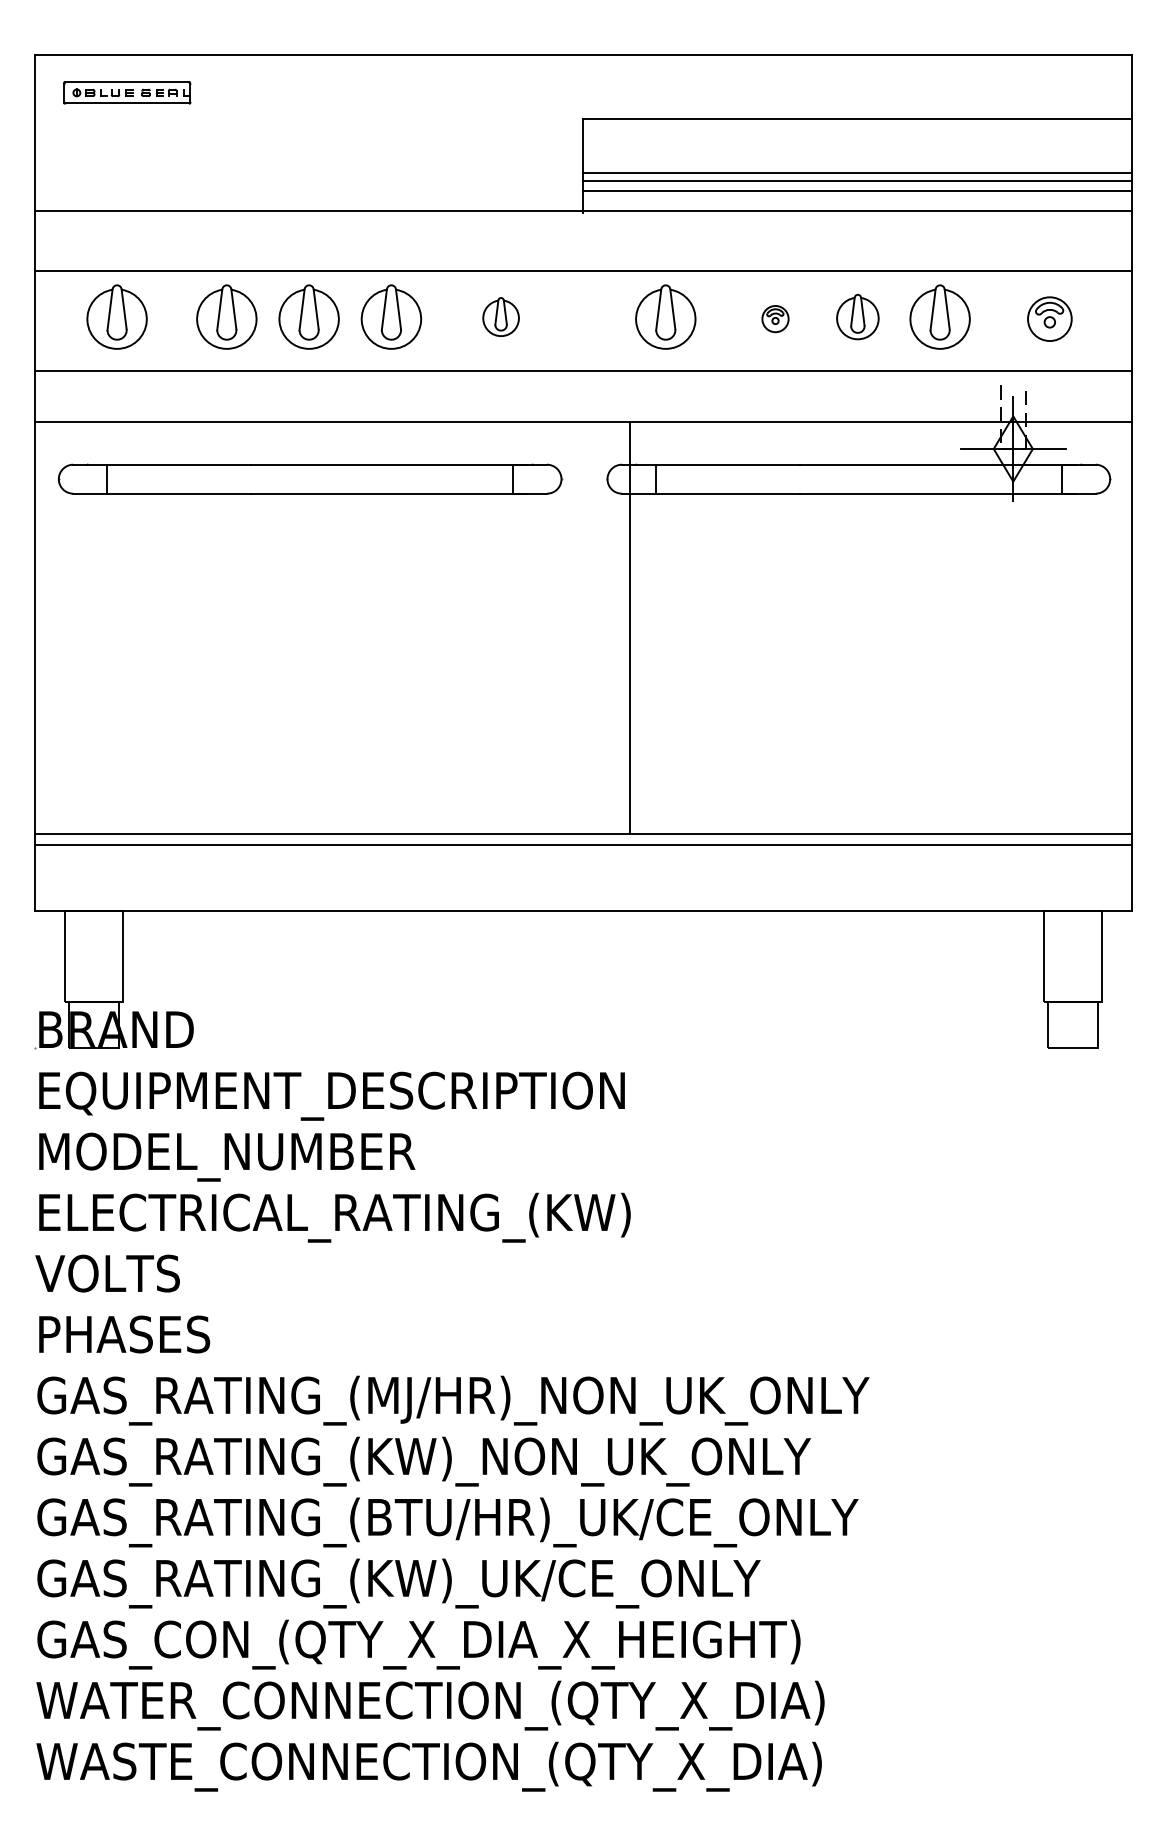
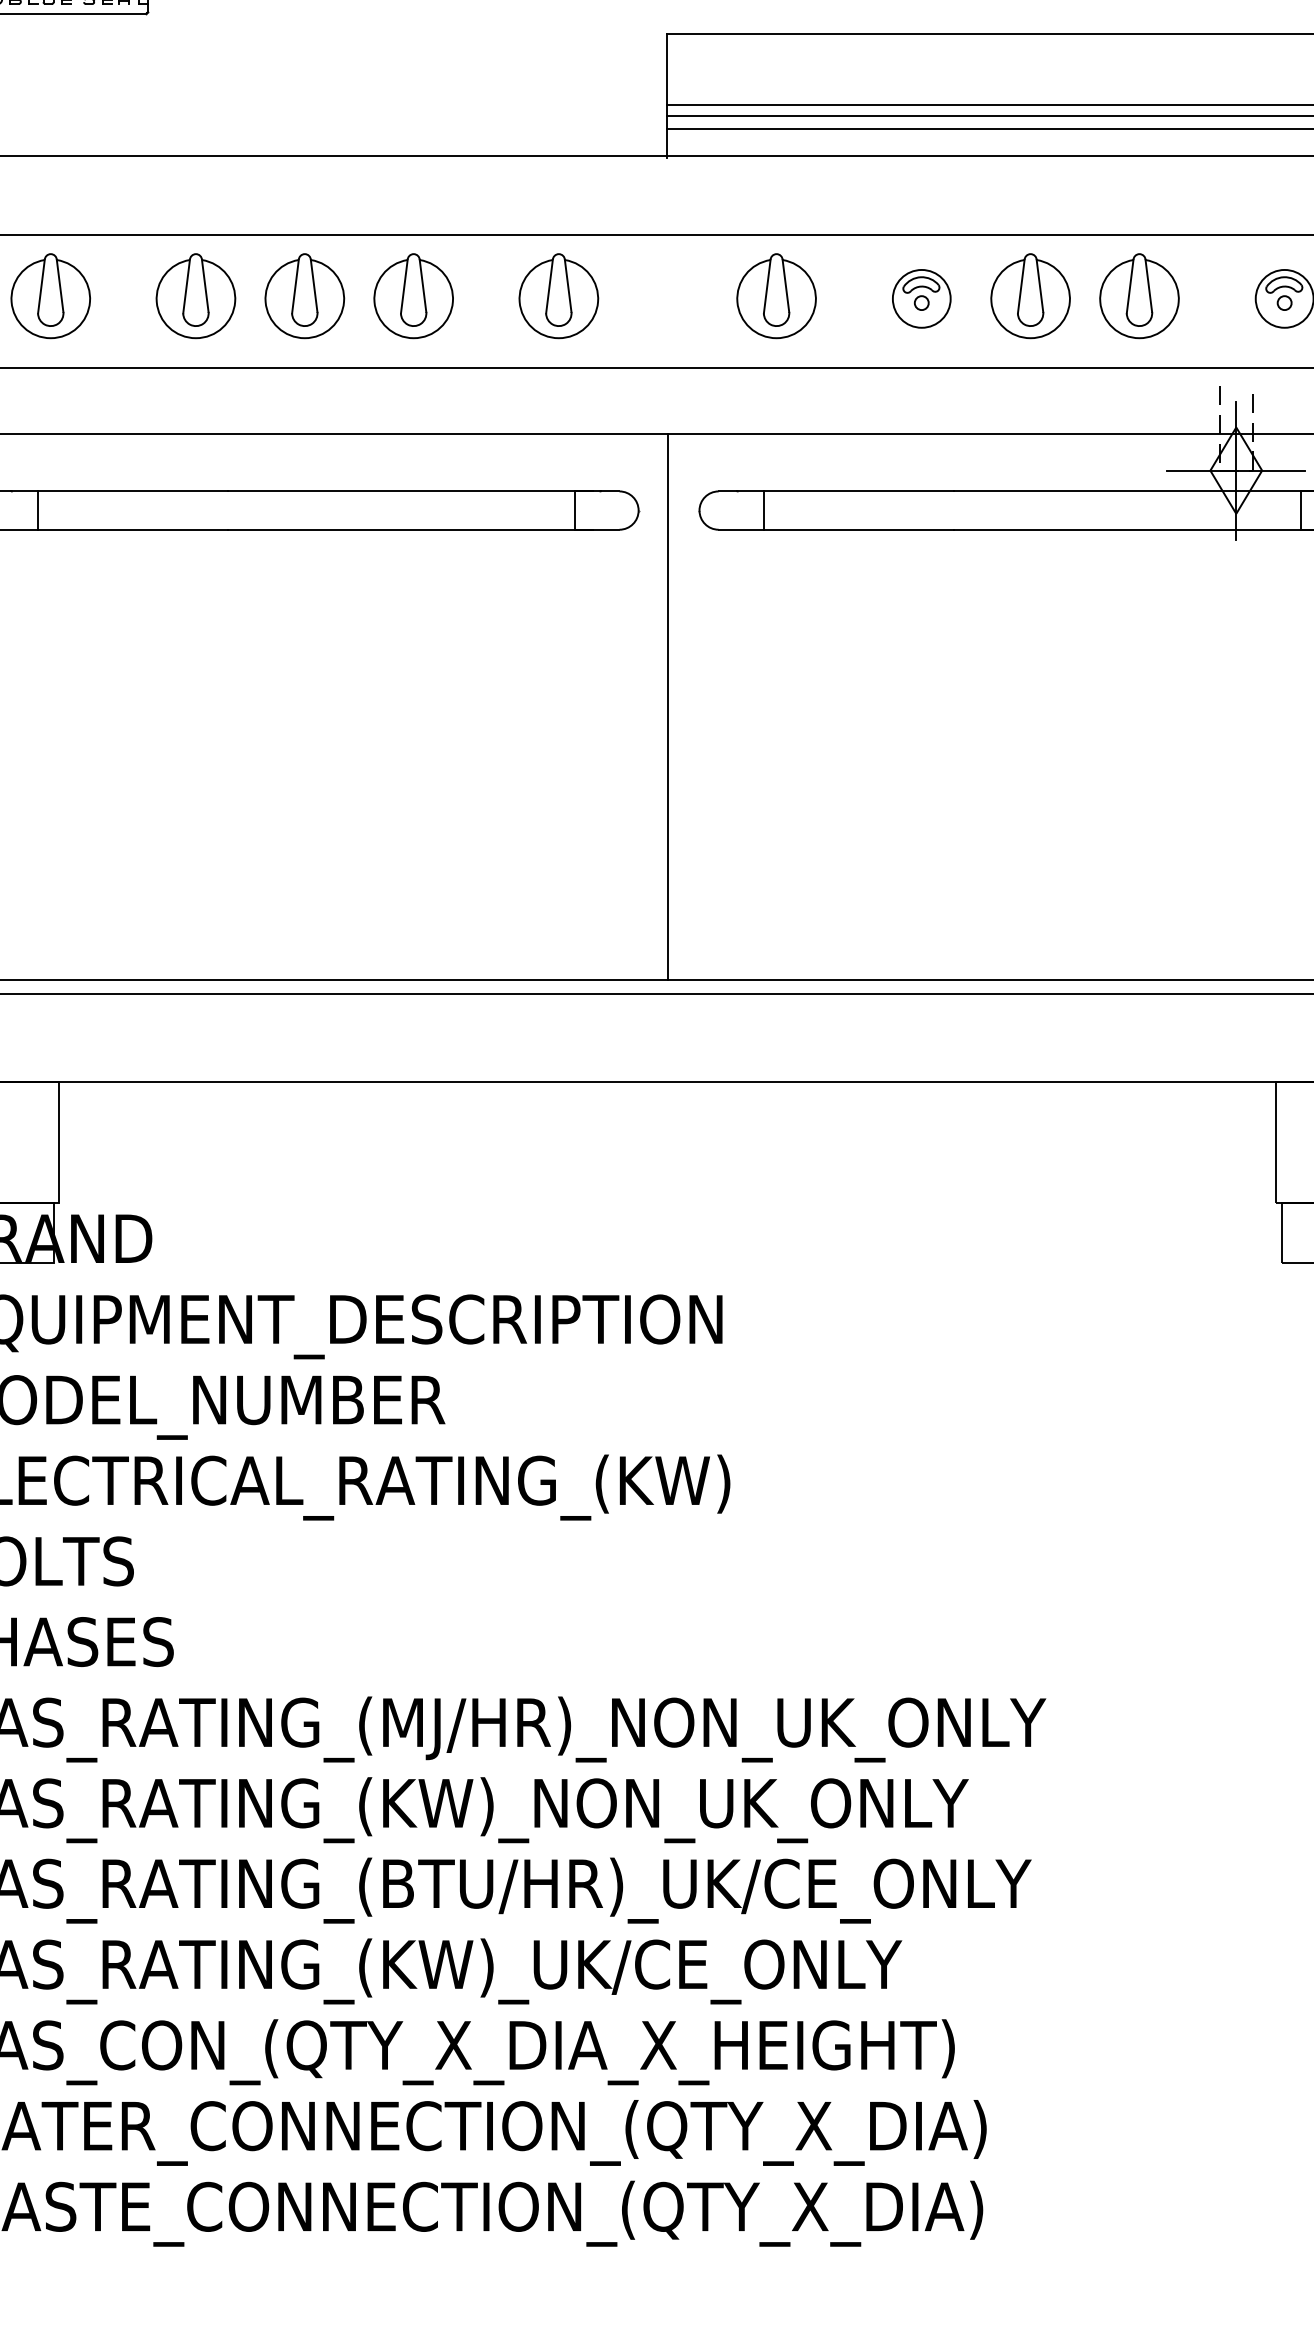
part: (500, 316) -> (557, 295), size x1.67
part: (857, 316) -> (1030, 295), size x1.43
part: (775, 318) -> (921, 298), size x1.67
line: (629, 627) -> (667, 706), moved

